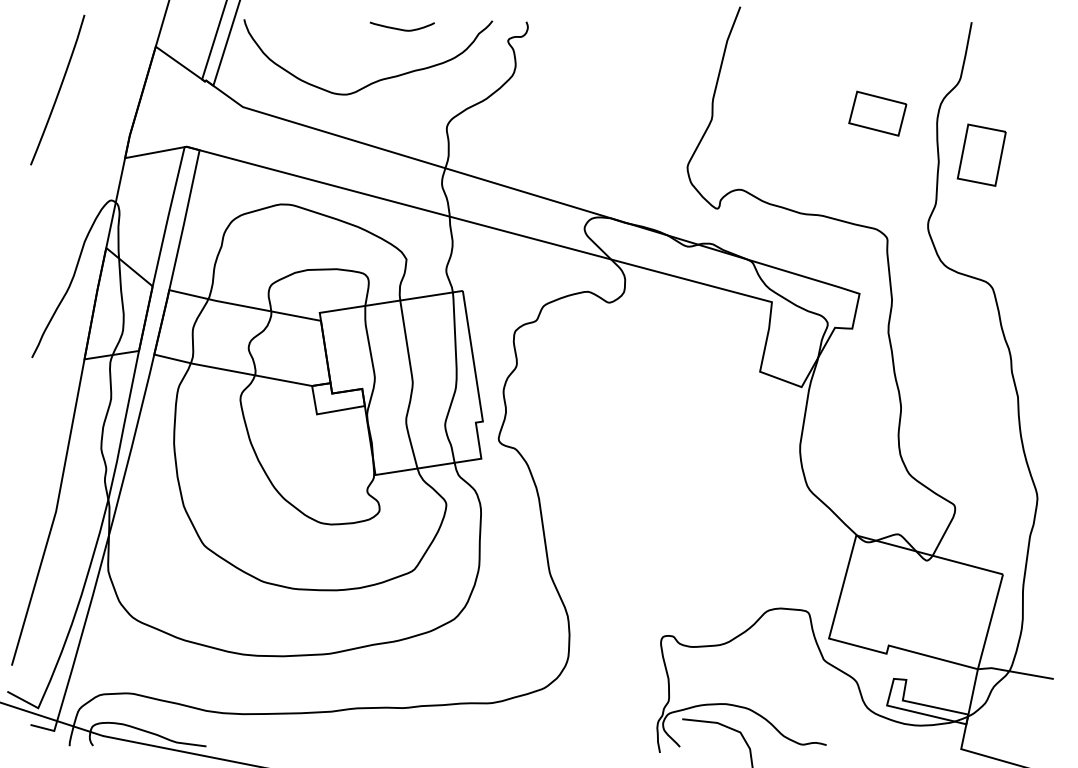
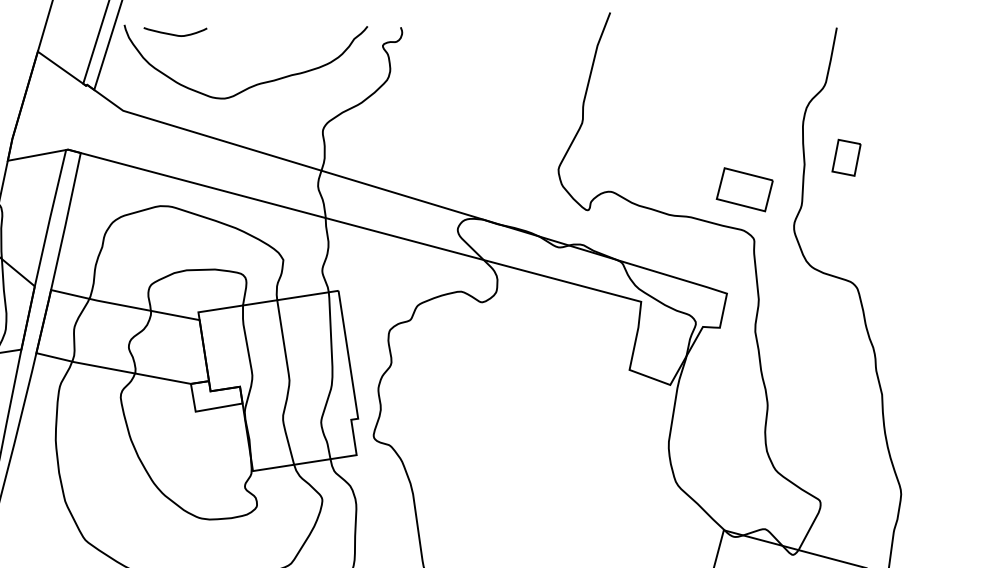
curve: (400, 28) -> (173, 33), moved
part: (877, 113) -> (744, 189), moved
part: (981, 154) -> (846, 157), size x0.6

